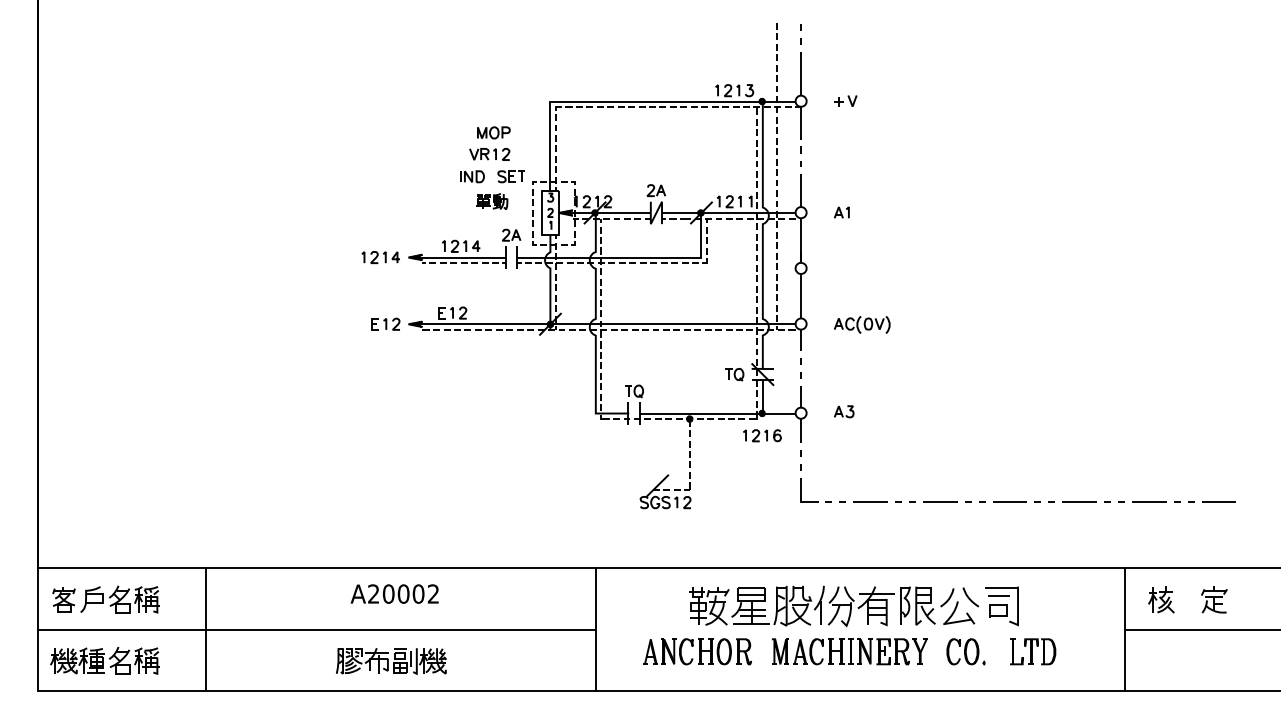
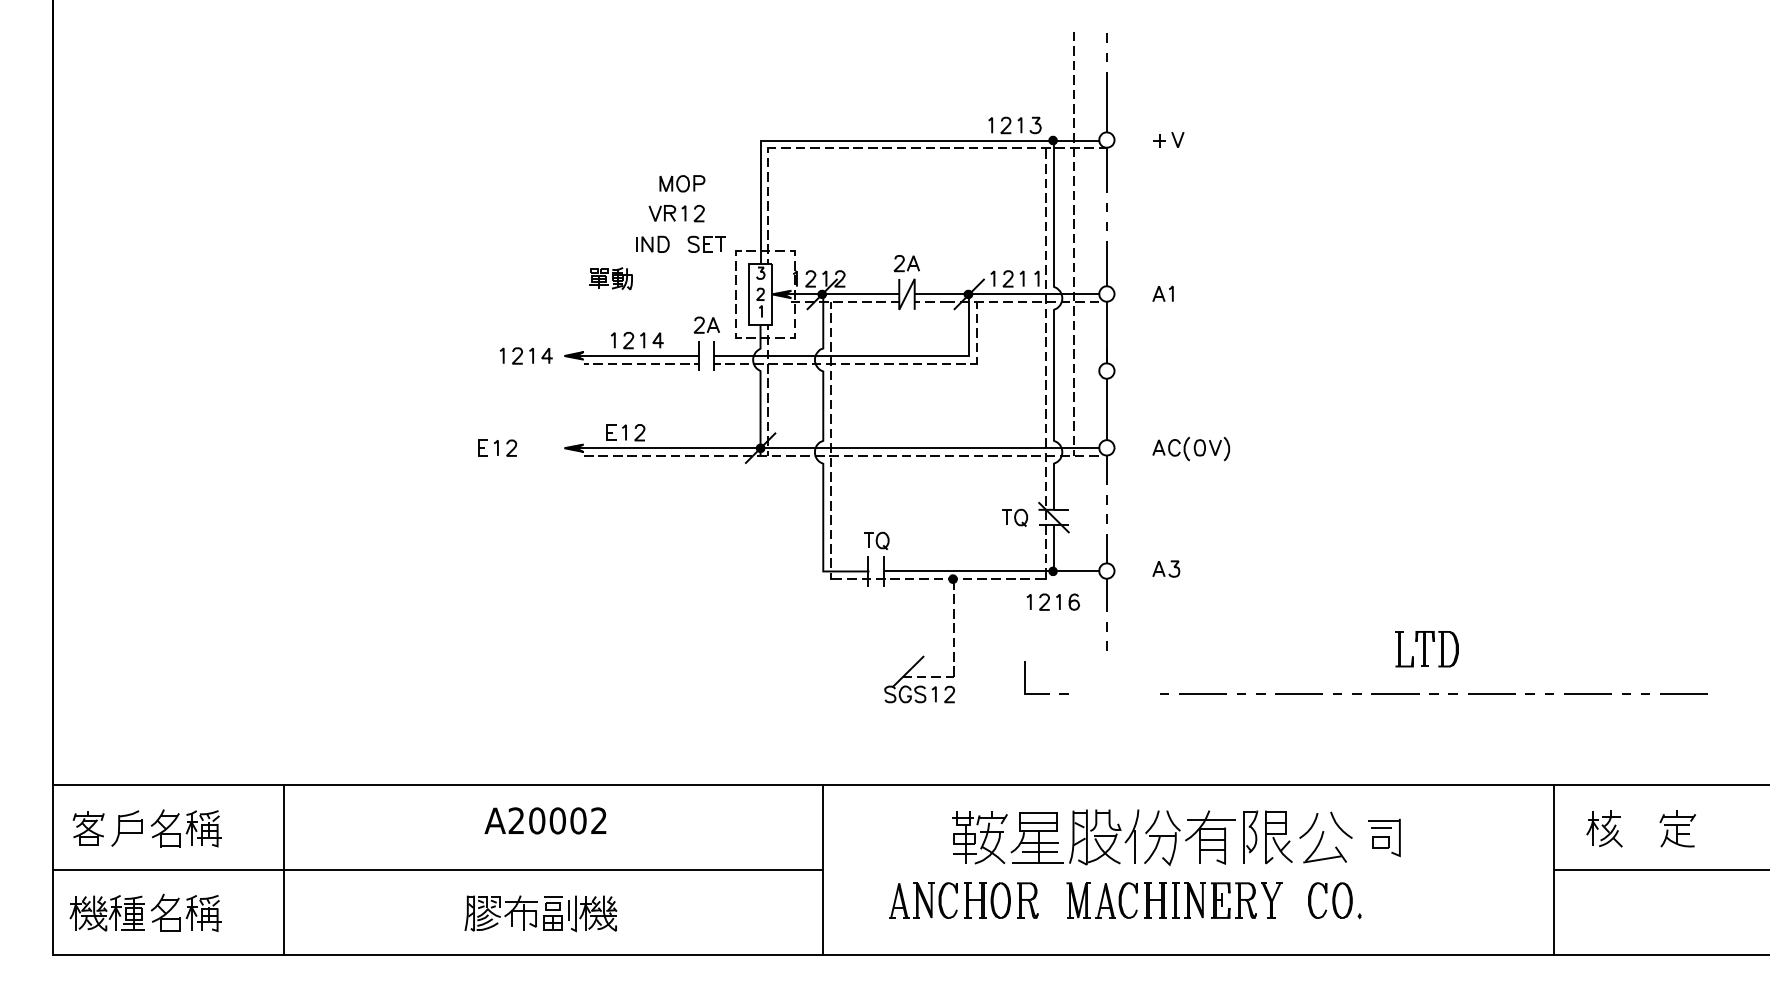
part: (492, 201) -> (611, 278), moved
part: (385, 323) -> (496, 447), moved
part: (815, 501) -> (1045, 692), moved
part: (1001, 606) -> (1383, 838), size x0.7
part: (1033, 651) -> (1427, 648), moved

